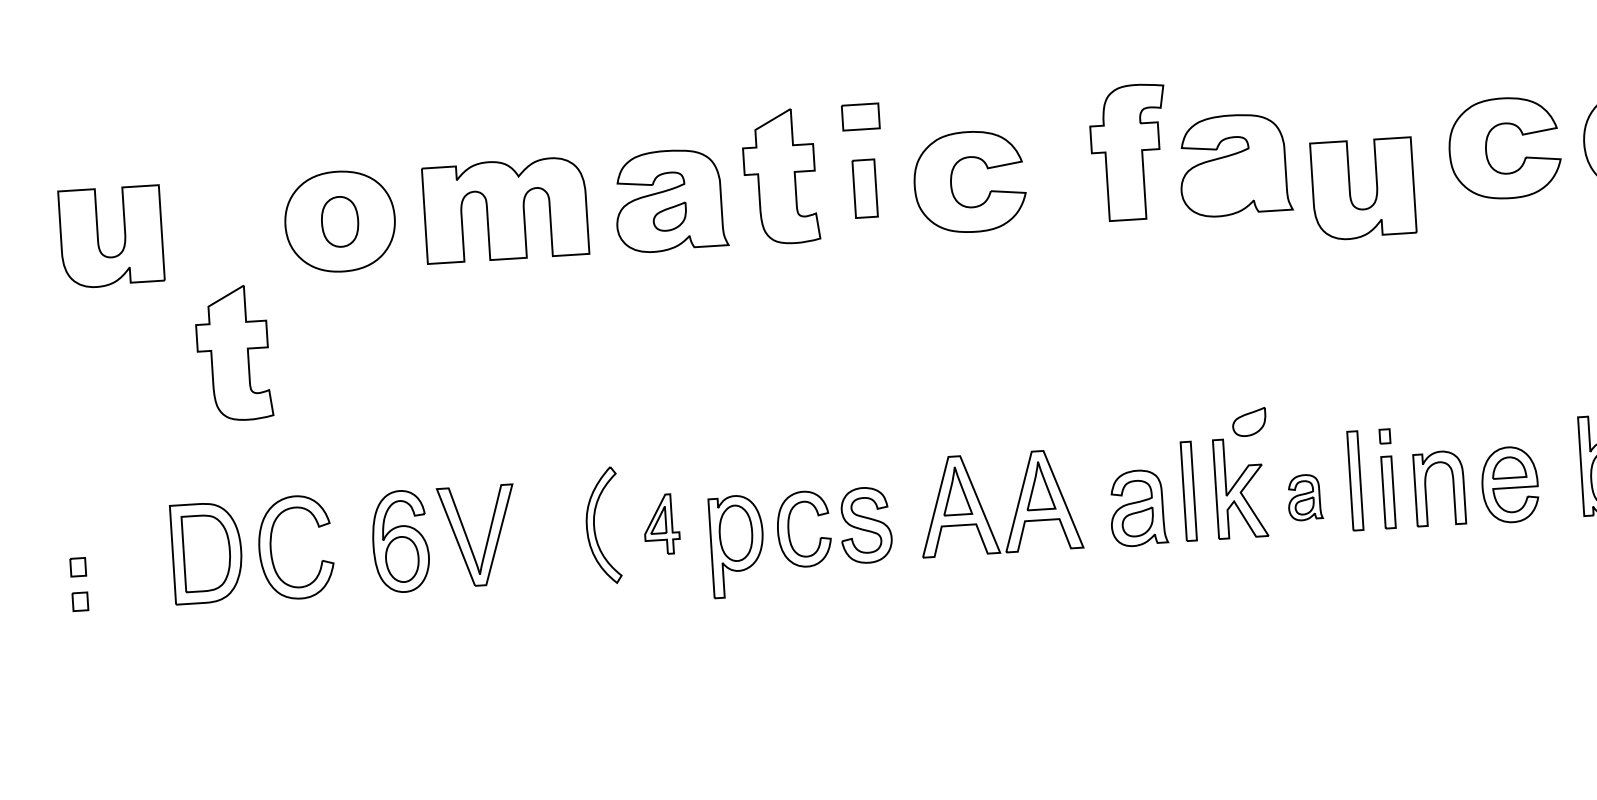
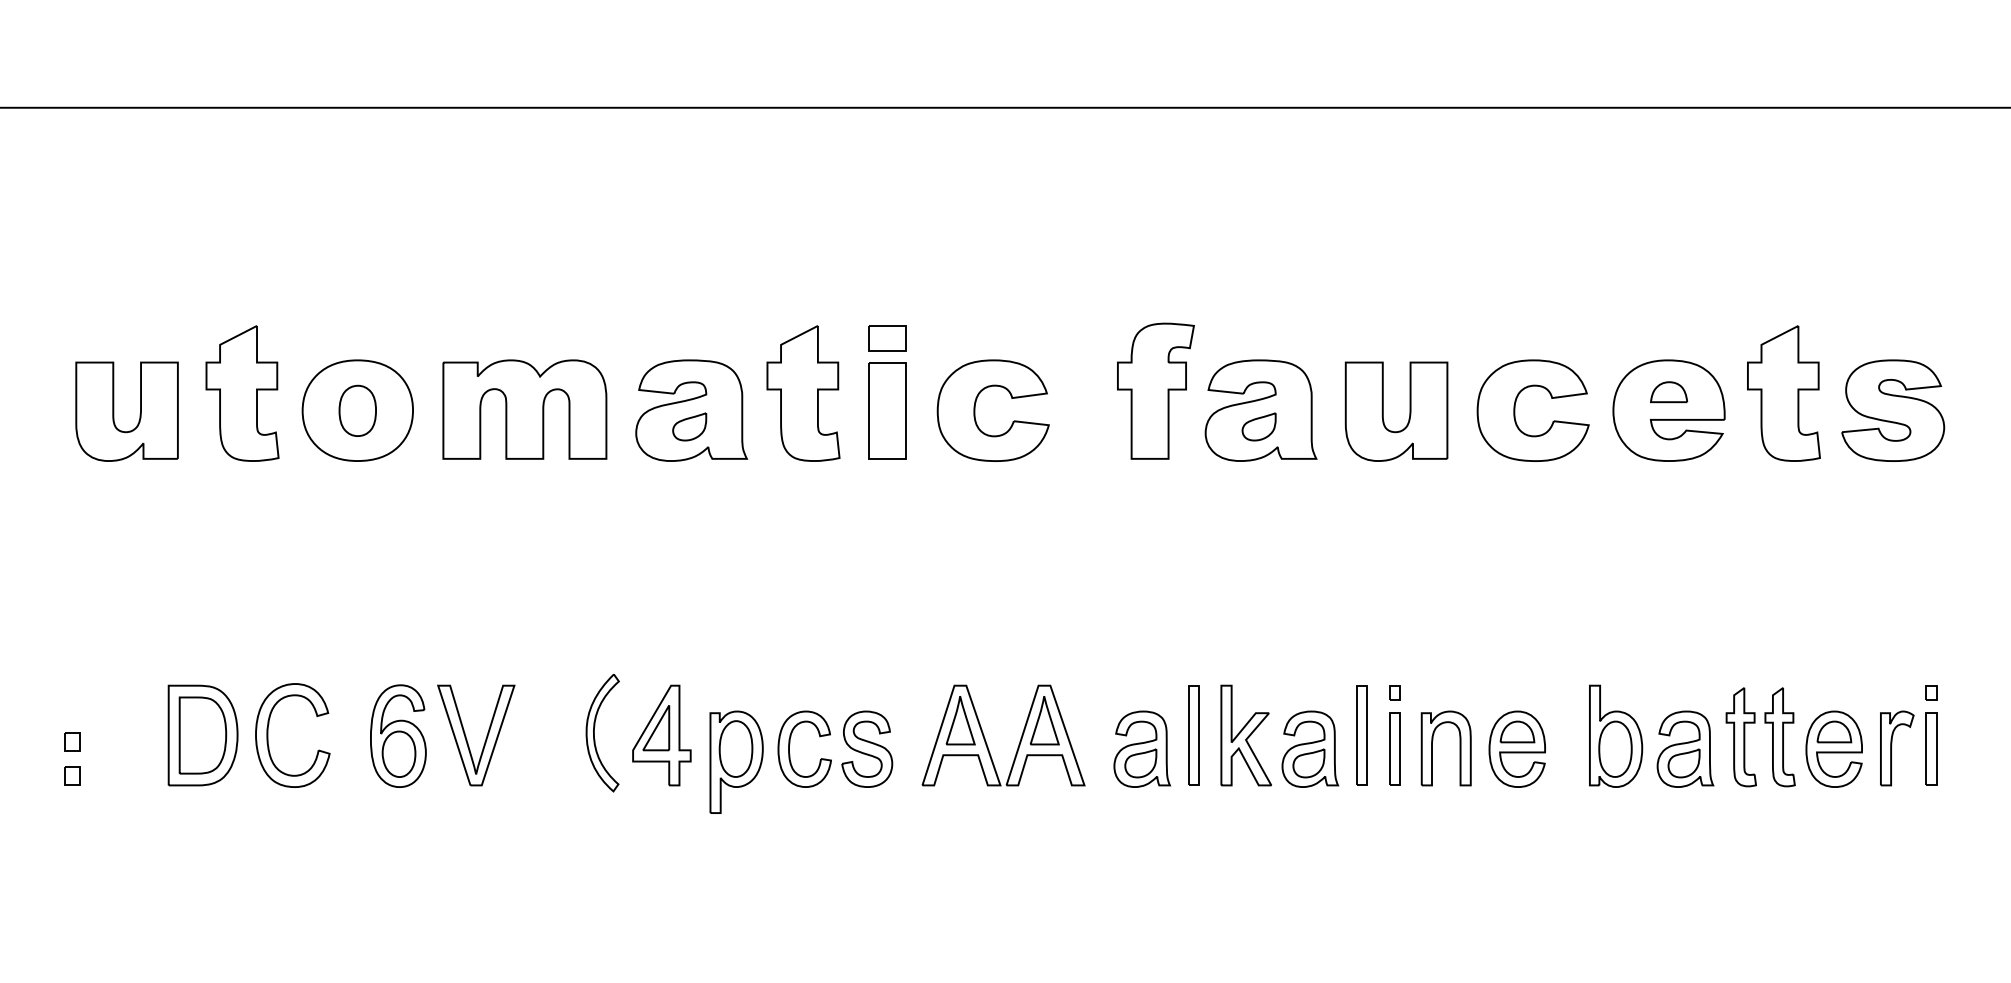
part: (864, 188) -> (887, 410), size x1.67
part: (1350, 189) -> (1383, 411), moved
part: (233, 353) -> (242, 393), moved
part: (1248, 421) -> (1258, 426), moved
part: (1305, 496) -> (1310, 748), size x1.67
part: (661, 524) -> (661, 735), size x1.67

